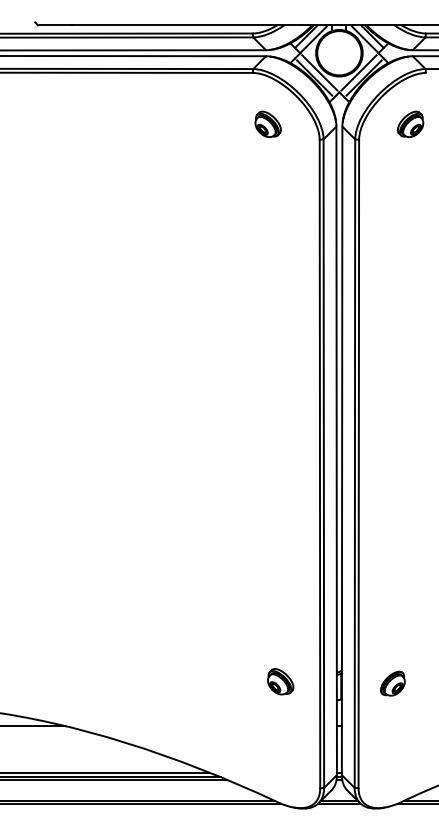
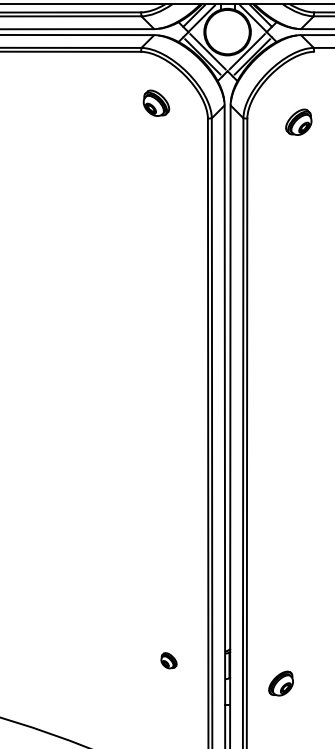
part: (410, 123) -> (298, 121), moved
part: (280, 681) -> (168, 660), size x0.6
part: (392, 683) -> (280, 683), moved

